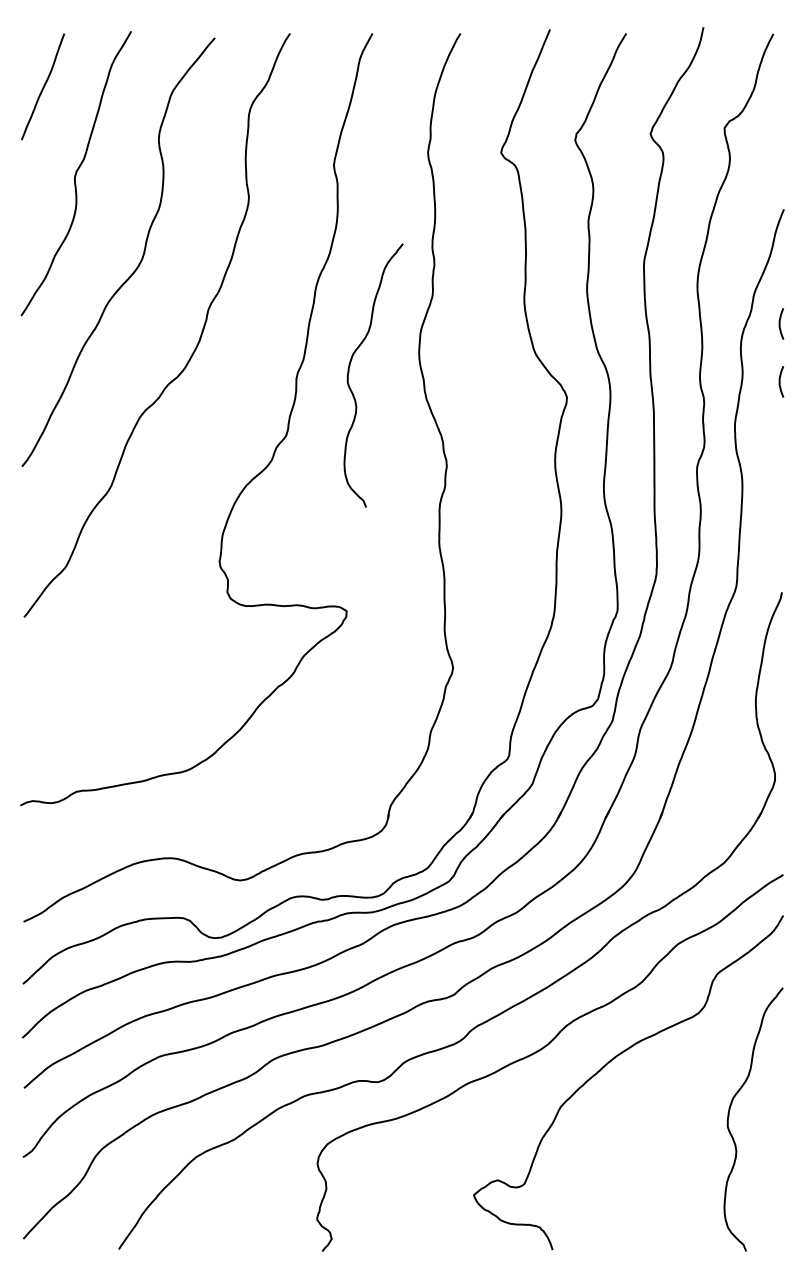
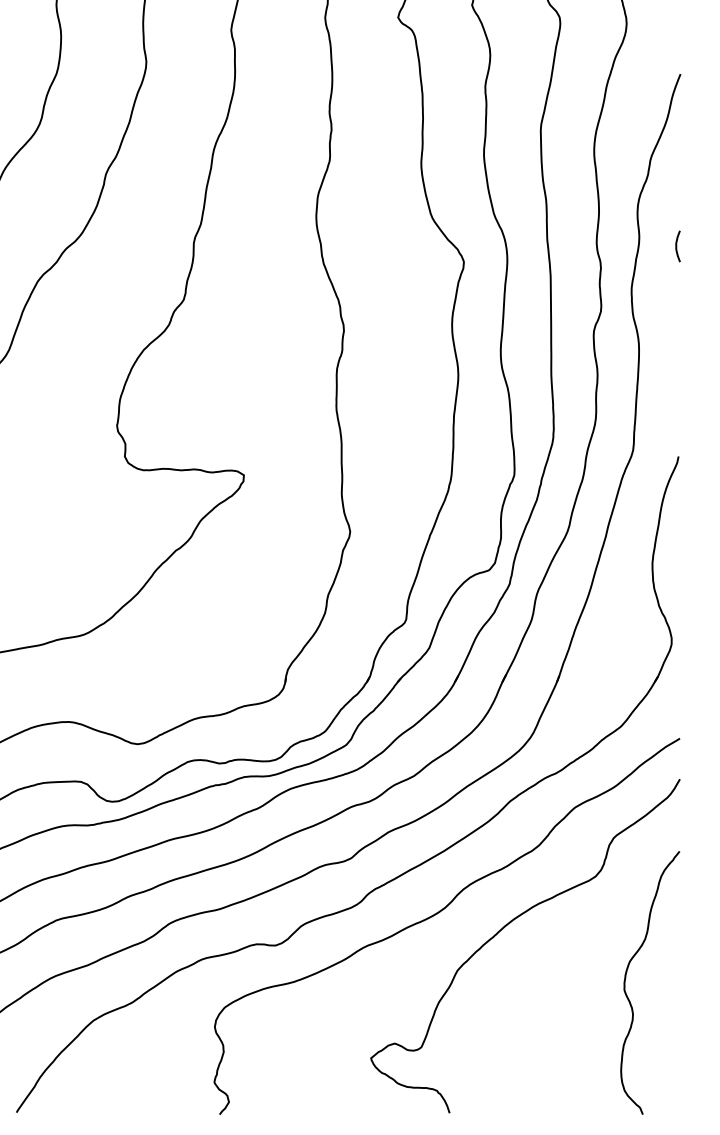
curve: (780, 323) -> (677, 188), removed
curve: (349, 372) -> (246, 237), removed

